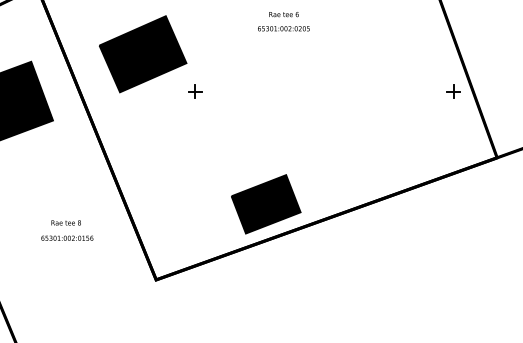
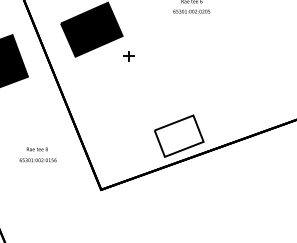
fill: (265, 204) -> (178, 136), removed

